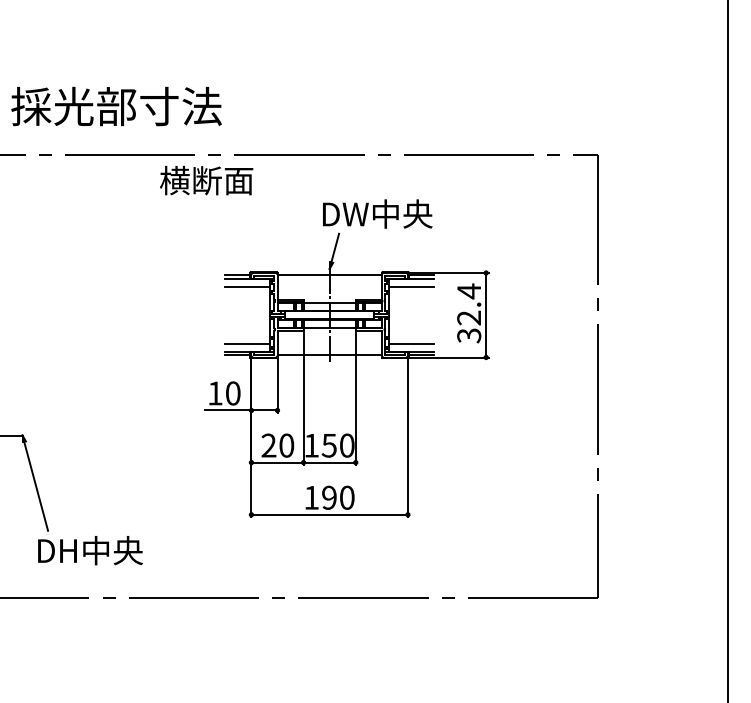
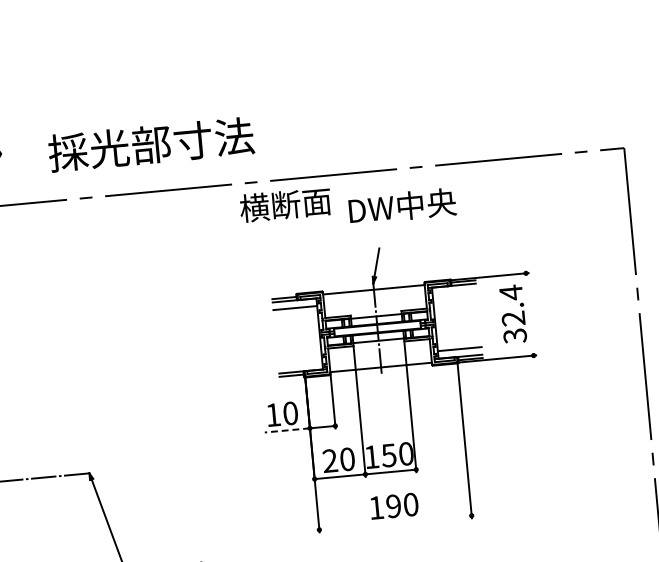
text: (206, 180) -> (285, 204), moved
text: (377, 213) -> (402, 205), moved
line: (411, 286) -> (454, 293), removed
line: (486, 315) -> (530, 314), removed
line: (247, 343) -> (300, 363), removed
line: (227, 410) -> (286, 430), solid -> dashed
line: (329, 514) -> (395, 522), removed

